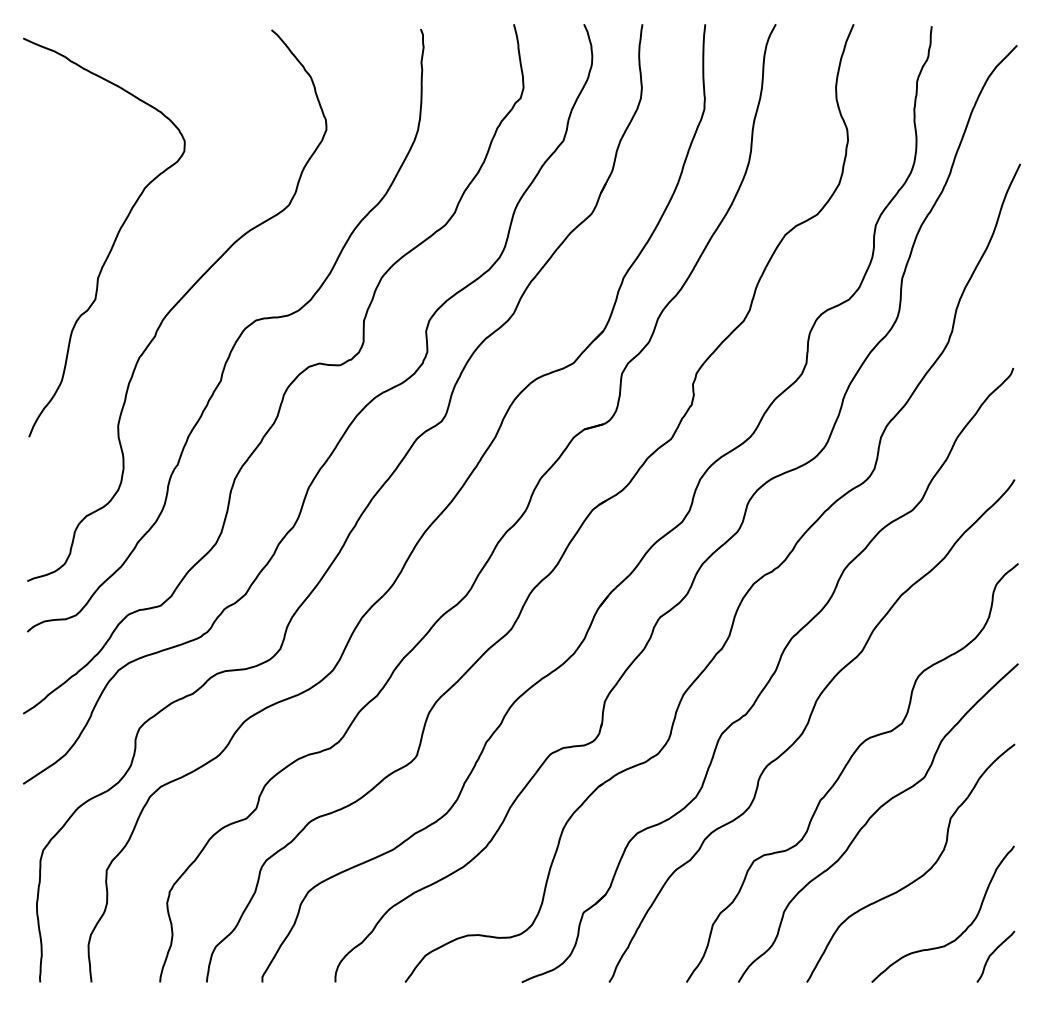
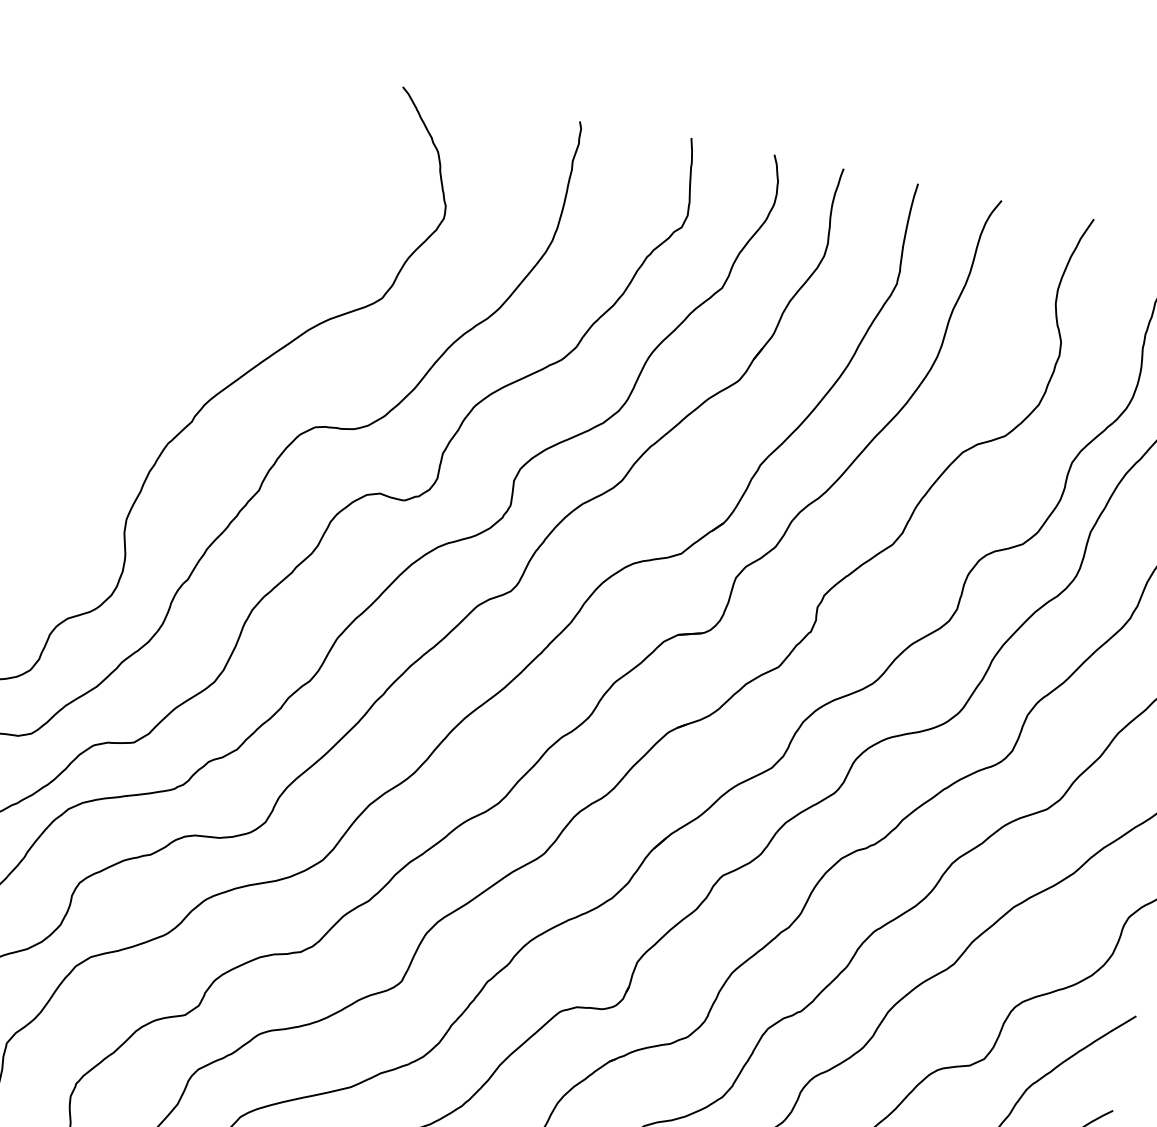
curve: (113, 241) -> (165, 299), removed

